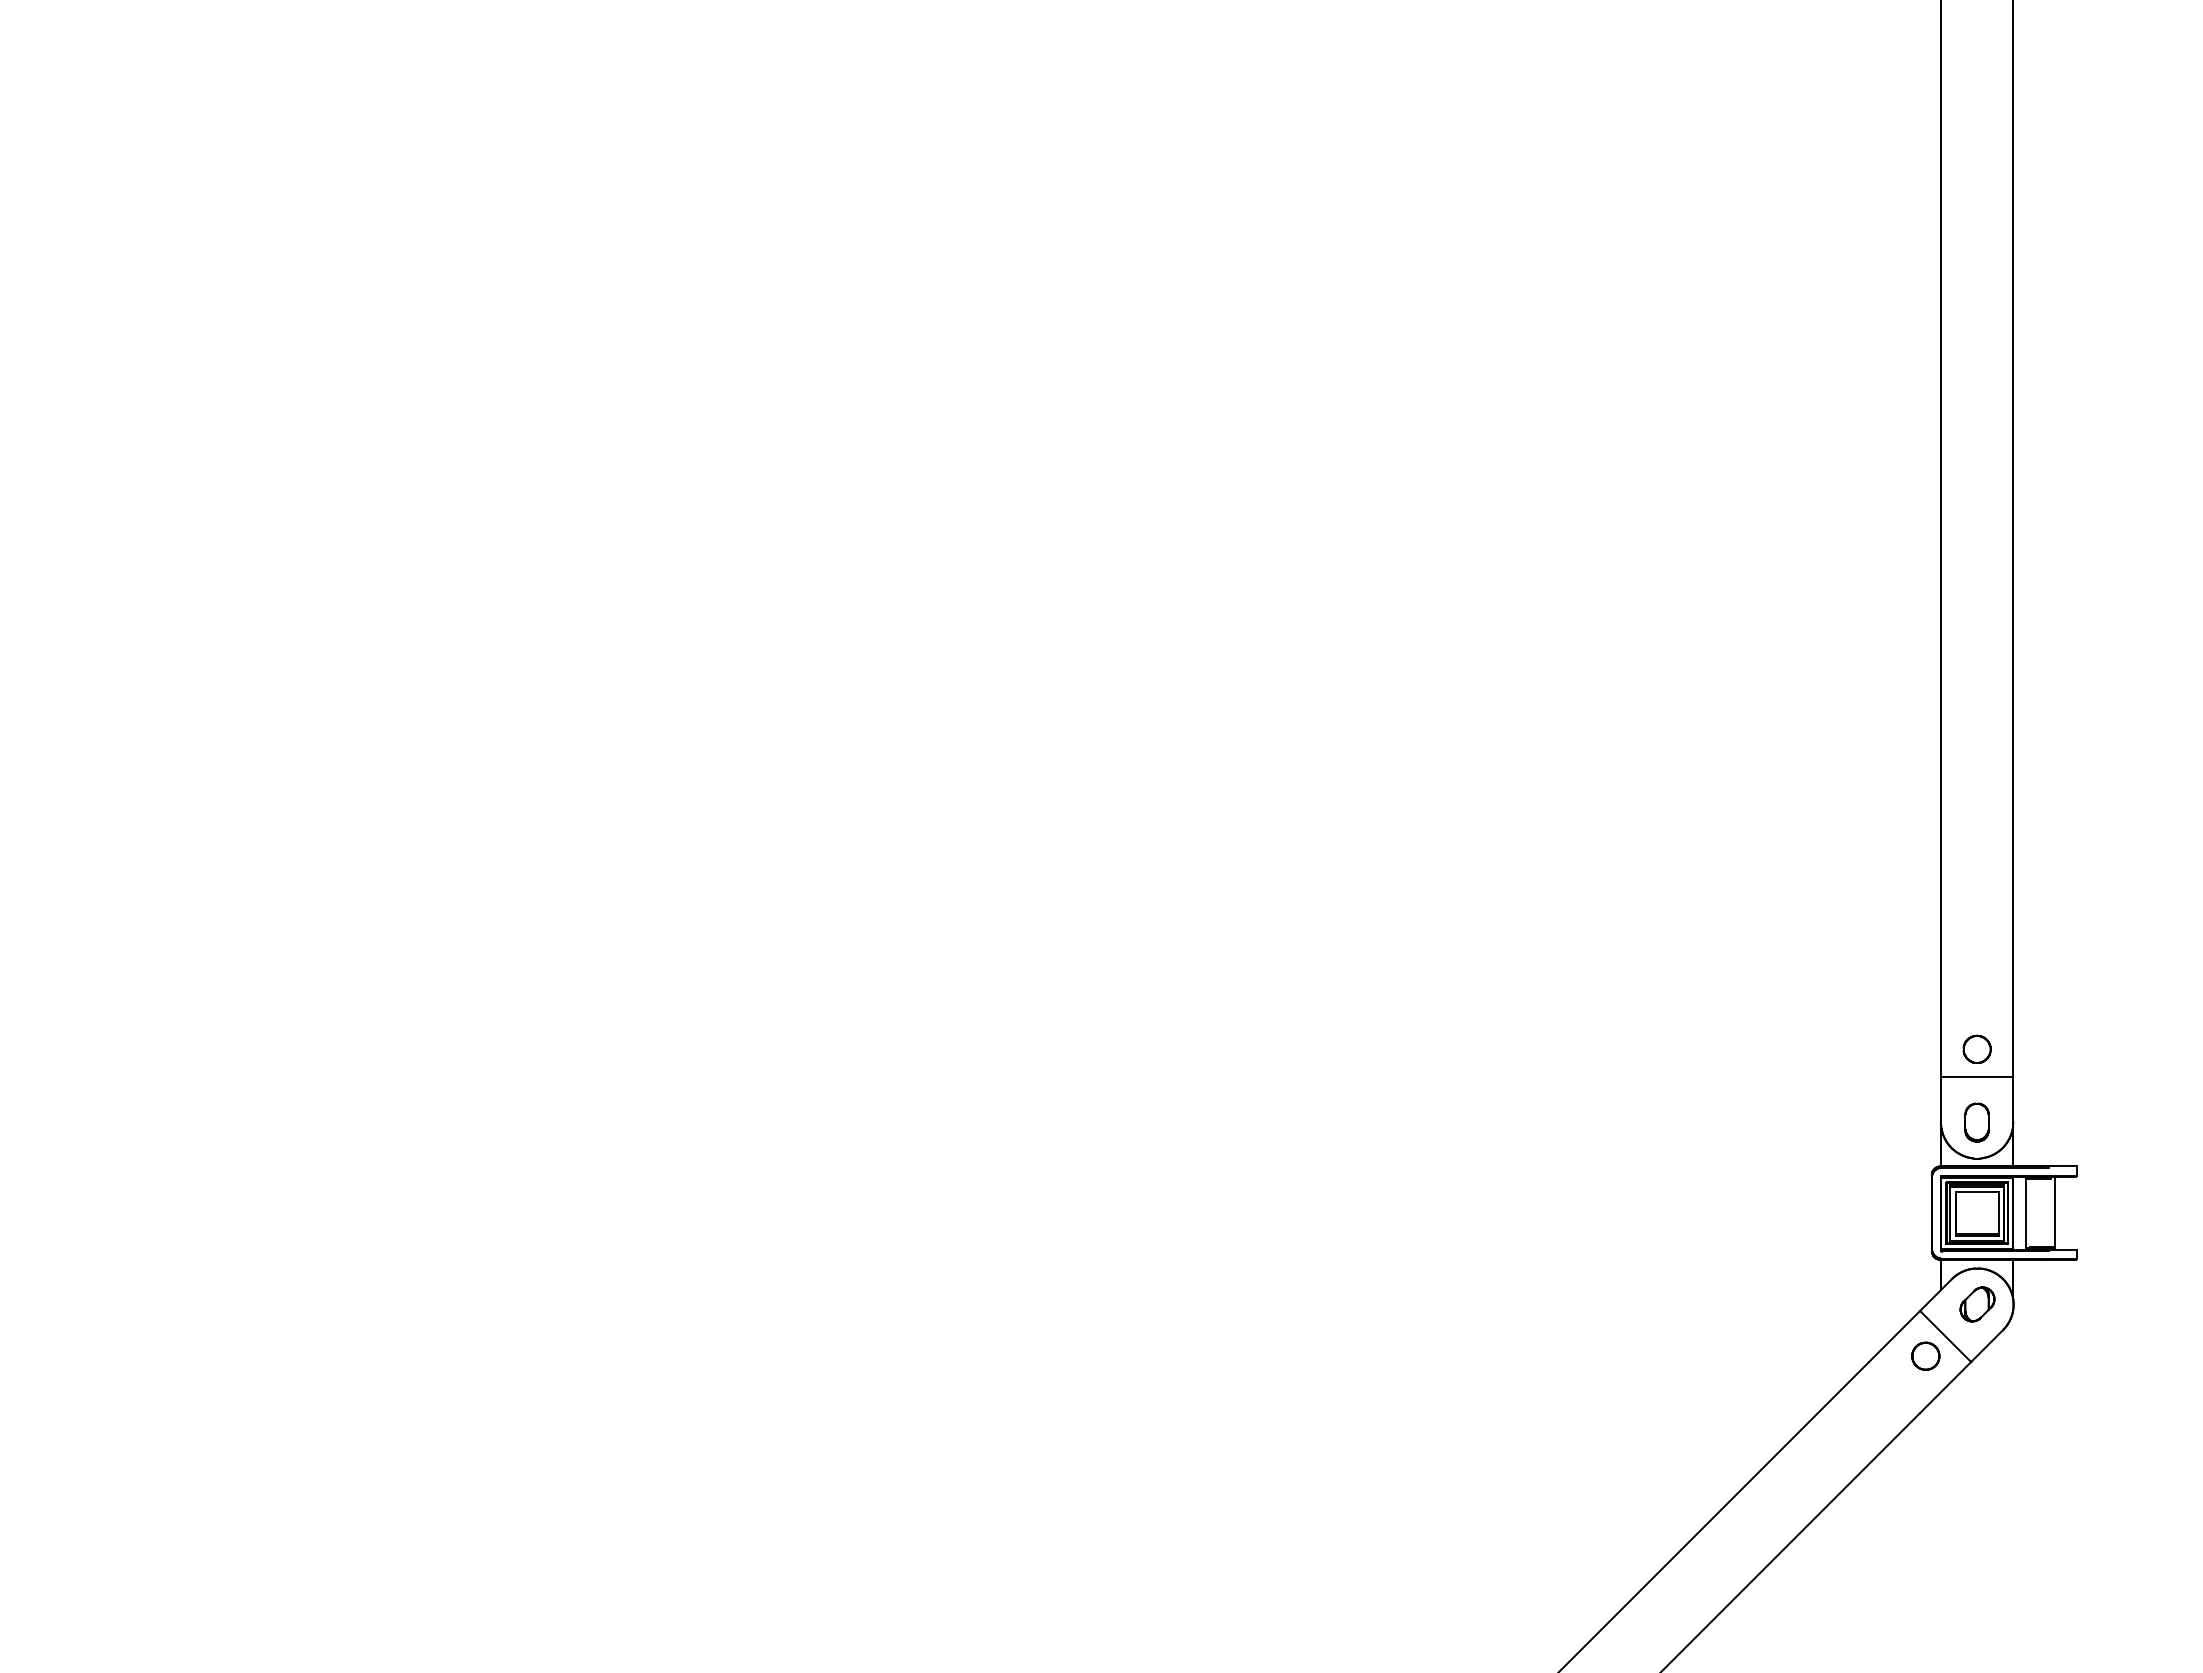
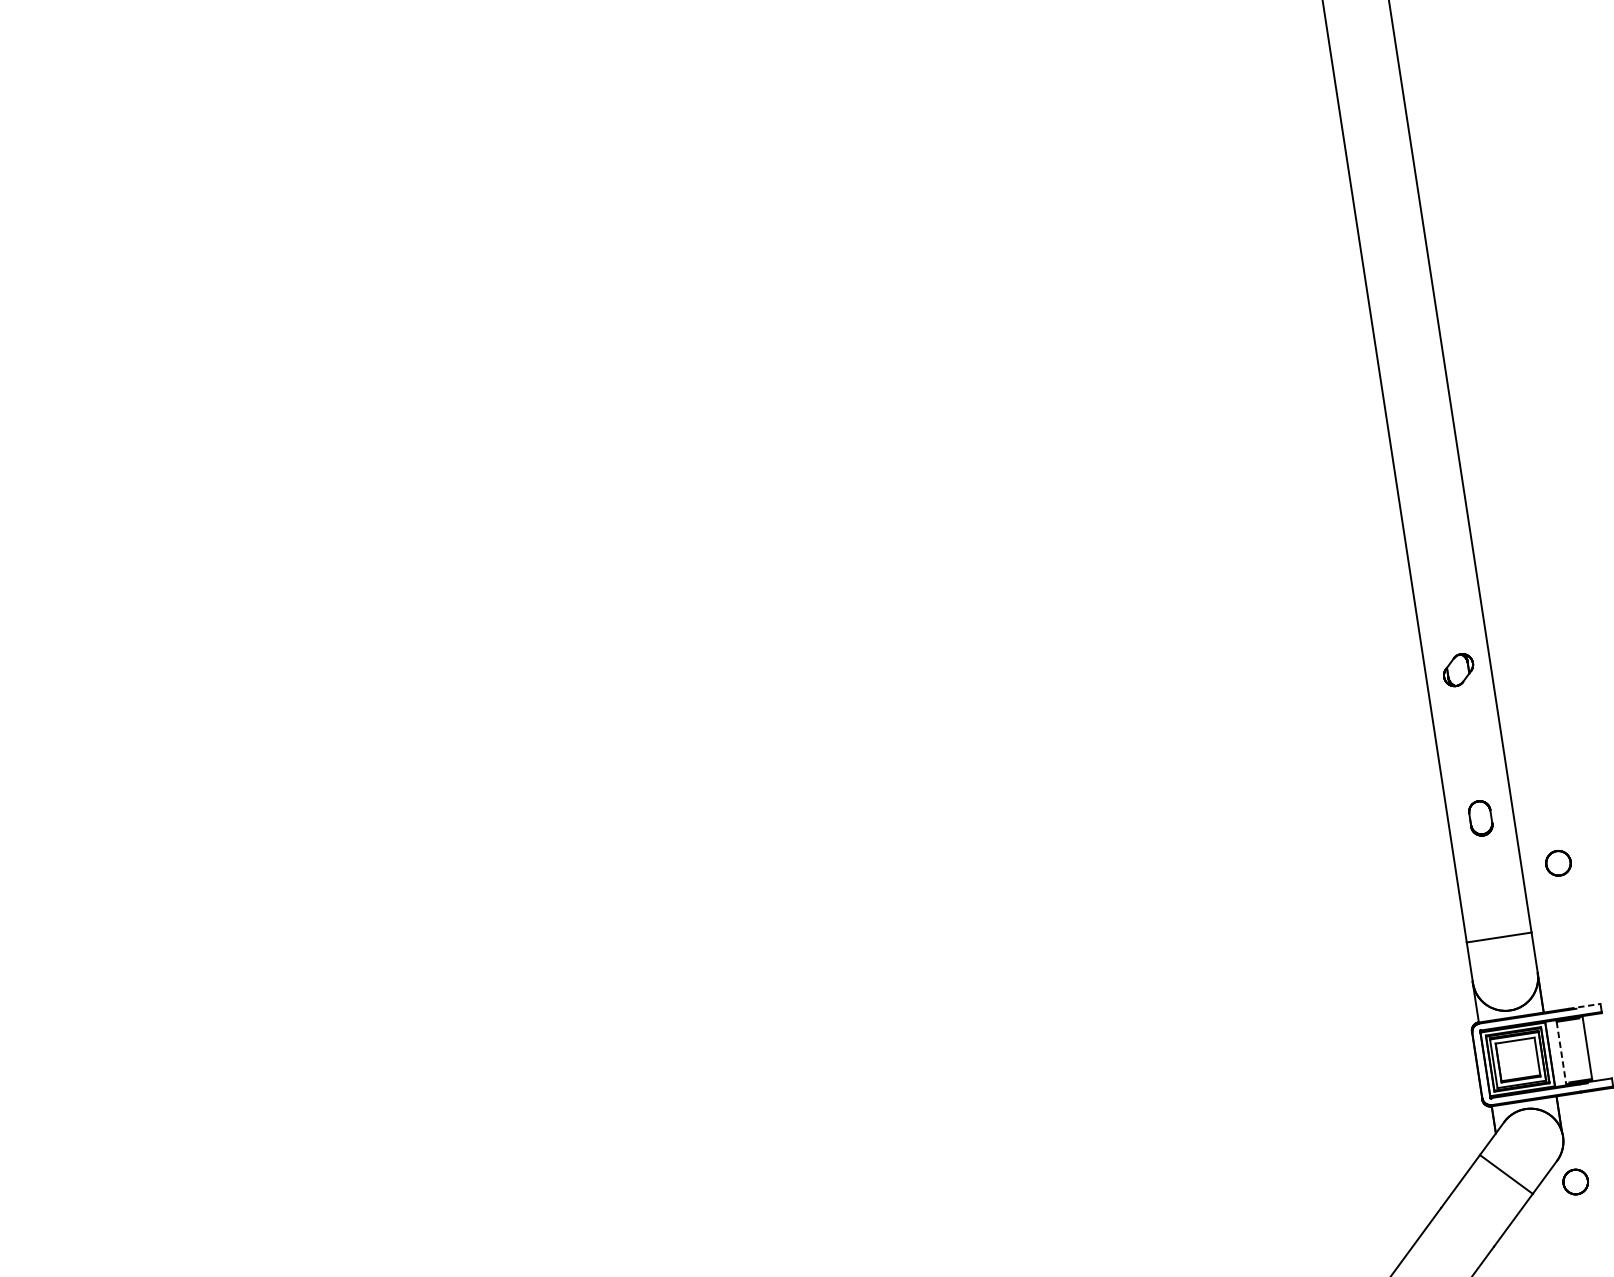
part: (1976, 1048) -> (1557, 862), moved
part: (1976, 1122) -> (1480, 818), moved
line: (2058, 1166) -> (1584, 1006), solid -> dashed
line: (2025, 1213) -> (1561, 1053), solid -> dashed
part: (1977, 1304) -> (1458, 670), moved
part: (1925, 1355) -> (1575, 1181), moved

